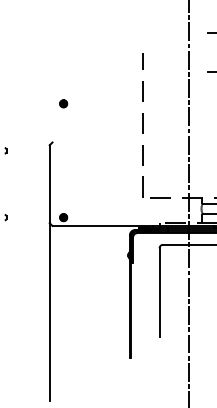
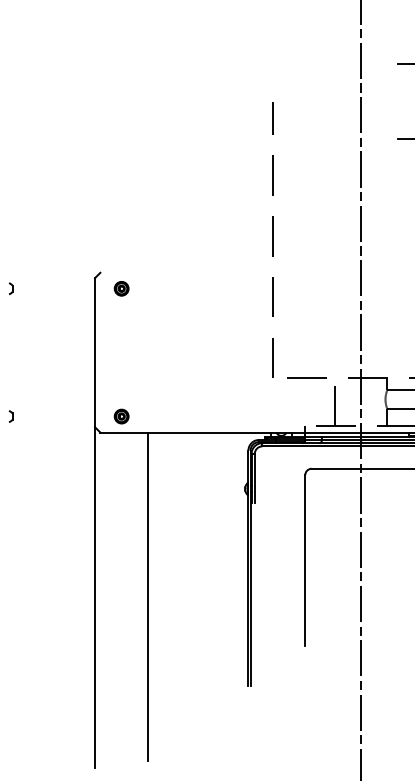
part: (63, 103) -> (121, 288), moved
line: (175, 209) -> (335, 401), added
line: (77, 311) -> (148, 596), added

